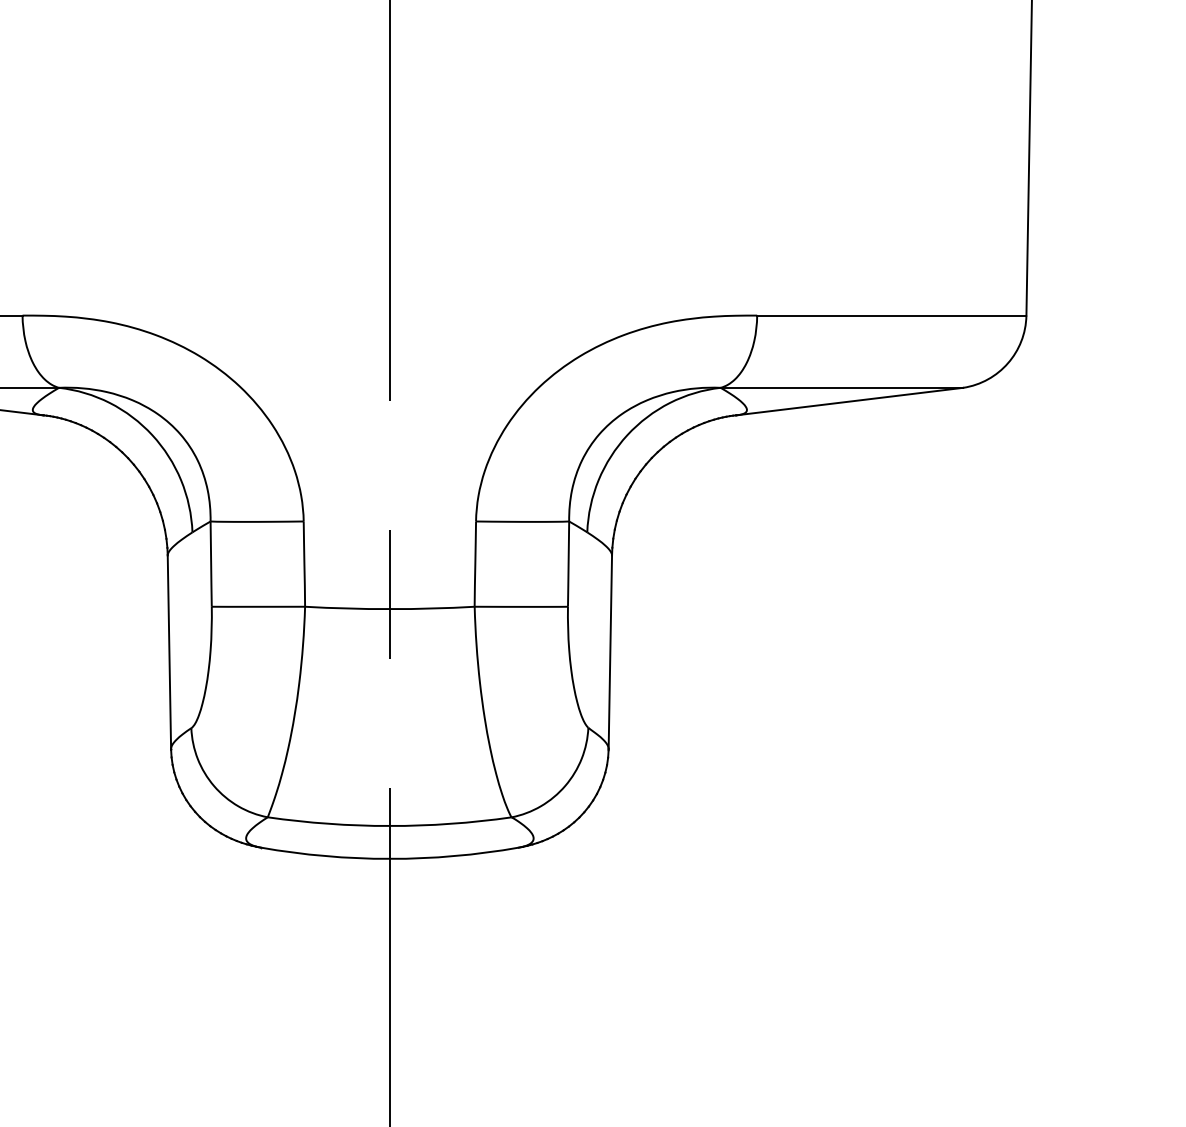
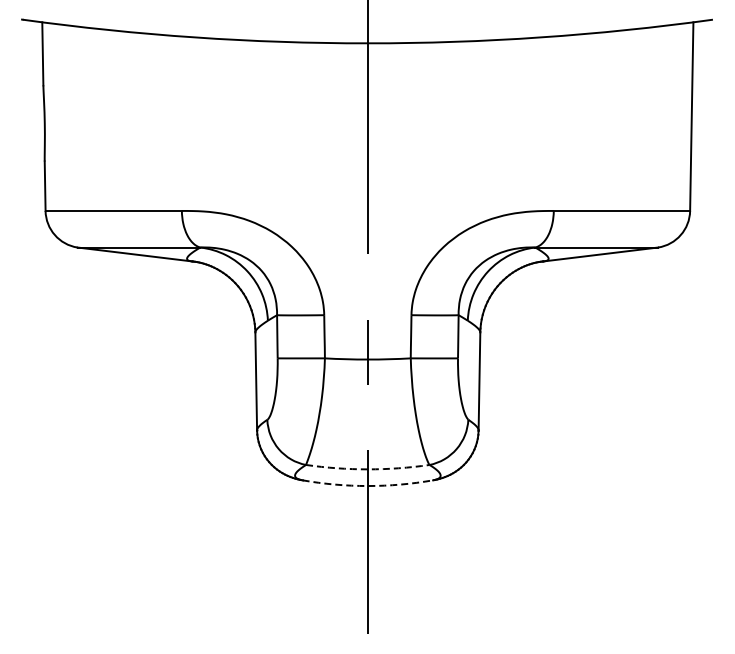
arc: (389, 826) -> (367, 469), solid -> dashed
arc: (389, 859) -> (367, 486), solid -> dashed

